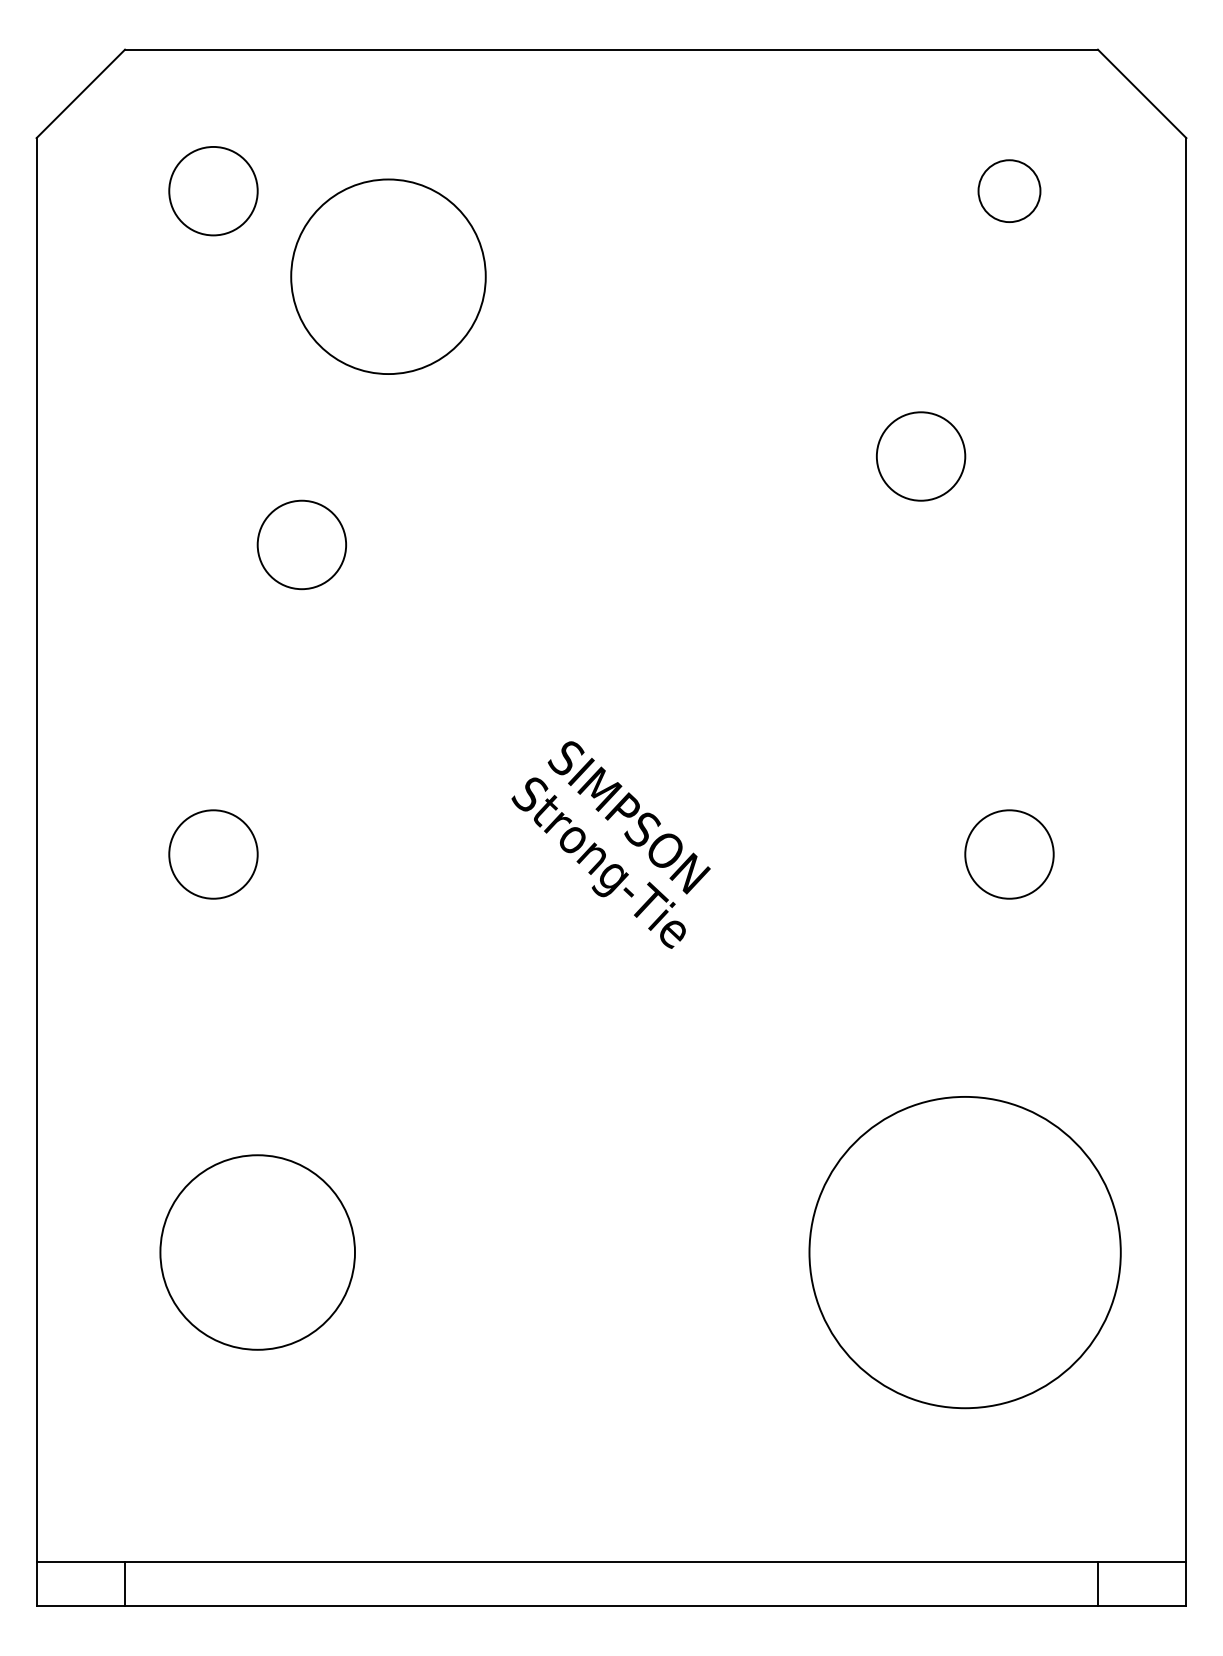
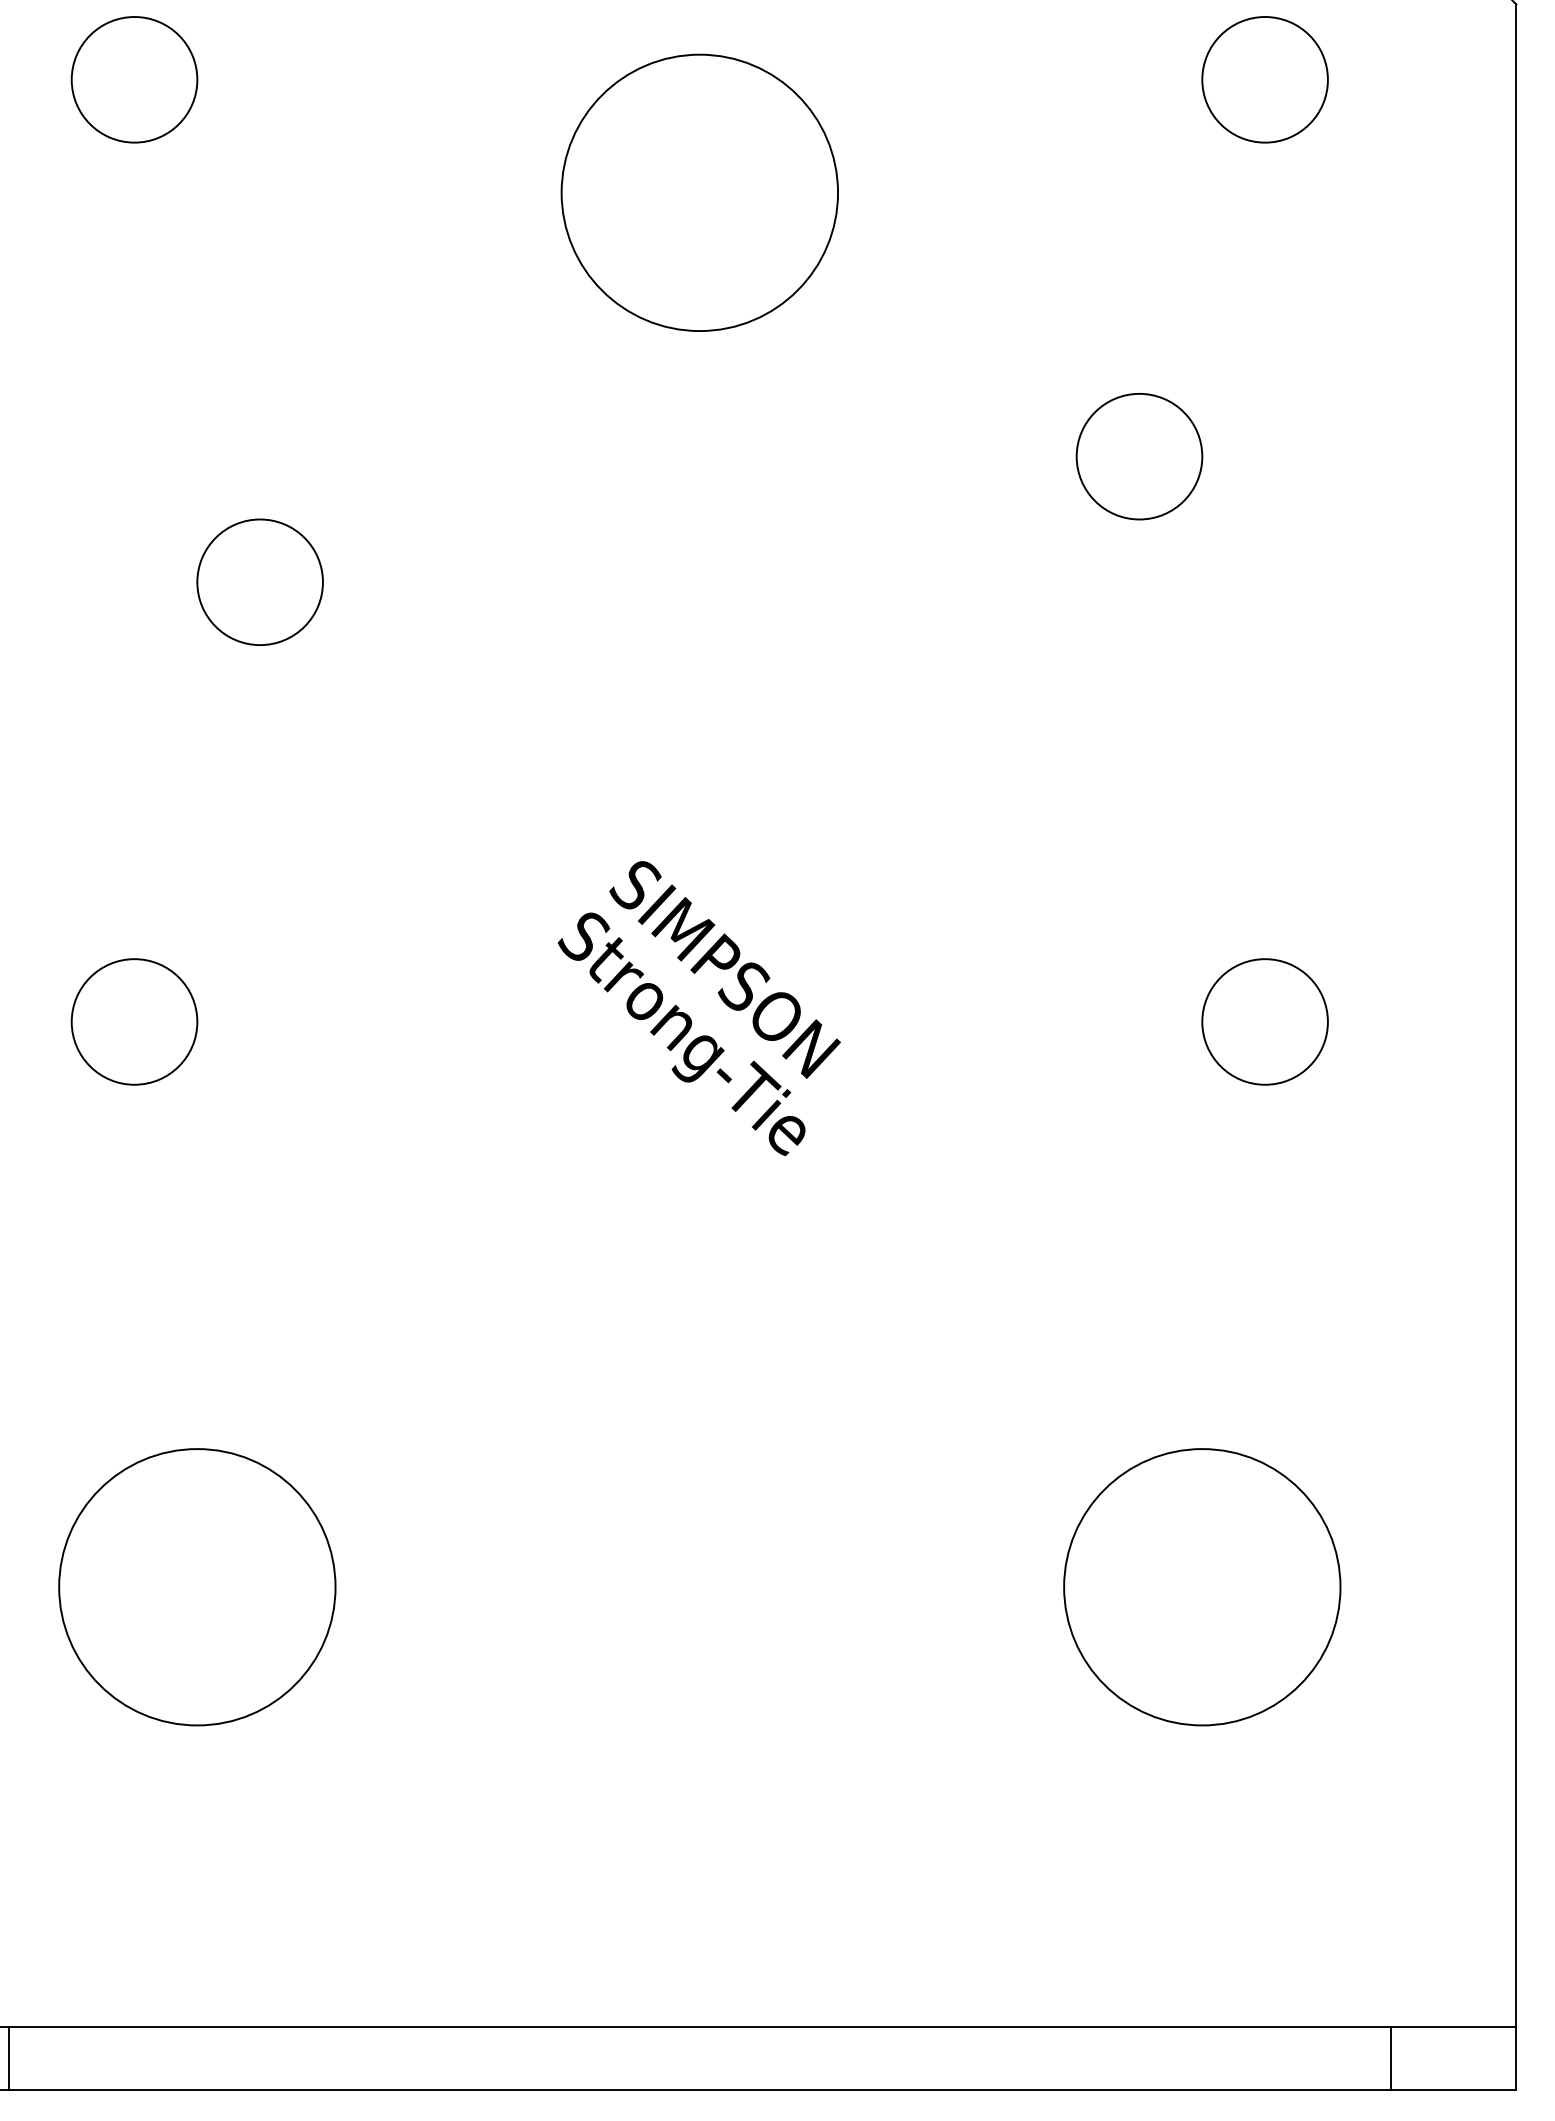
circle: (1009, 190) -> (1265, 78), size x1.43
circle: (388, 276) -> (699, 192), moved
circle: (965, 1252) -> (1202, 1587), size x0.62

